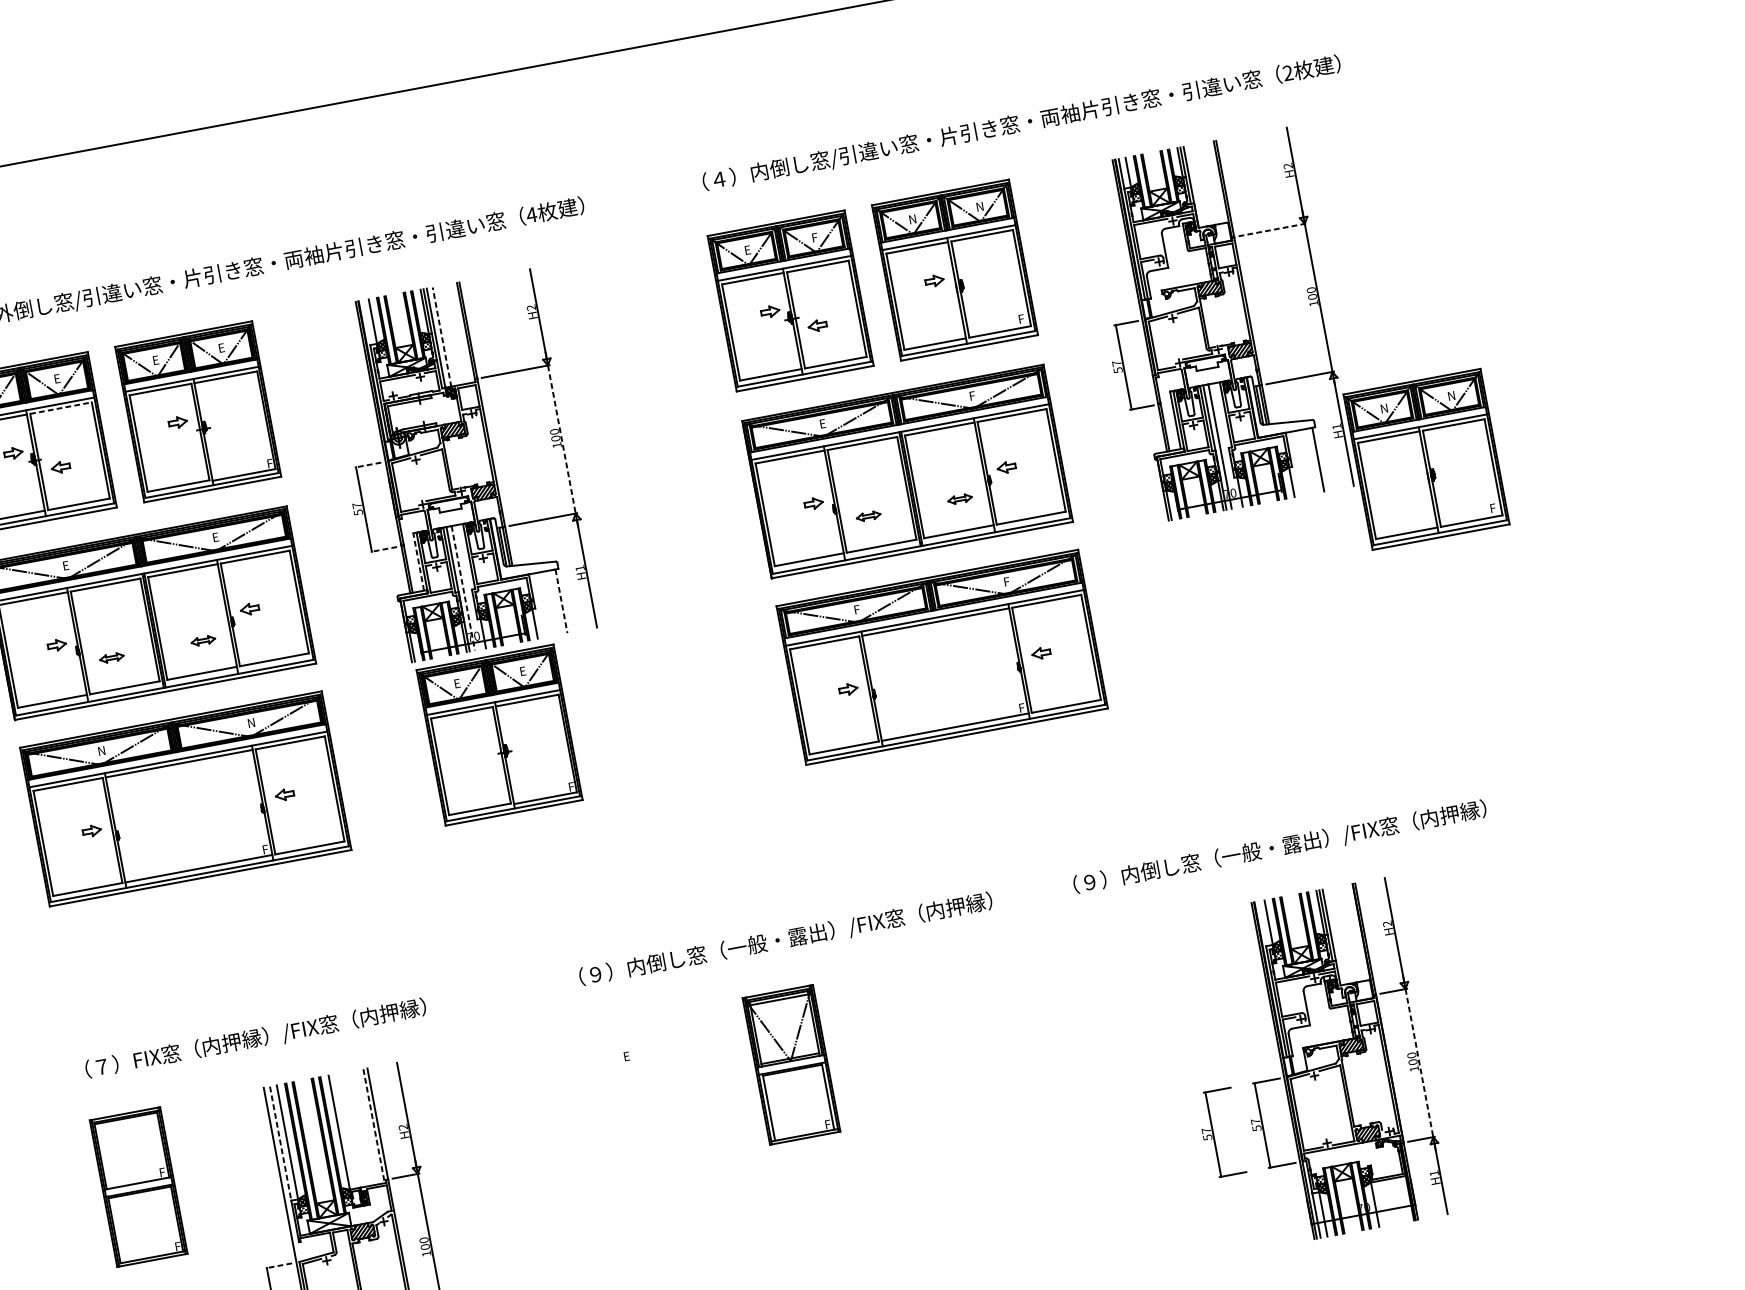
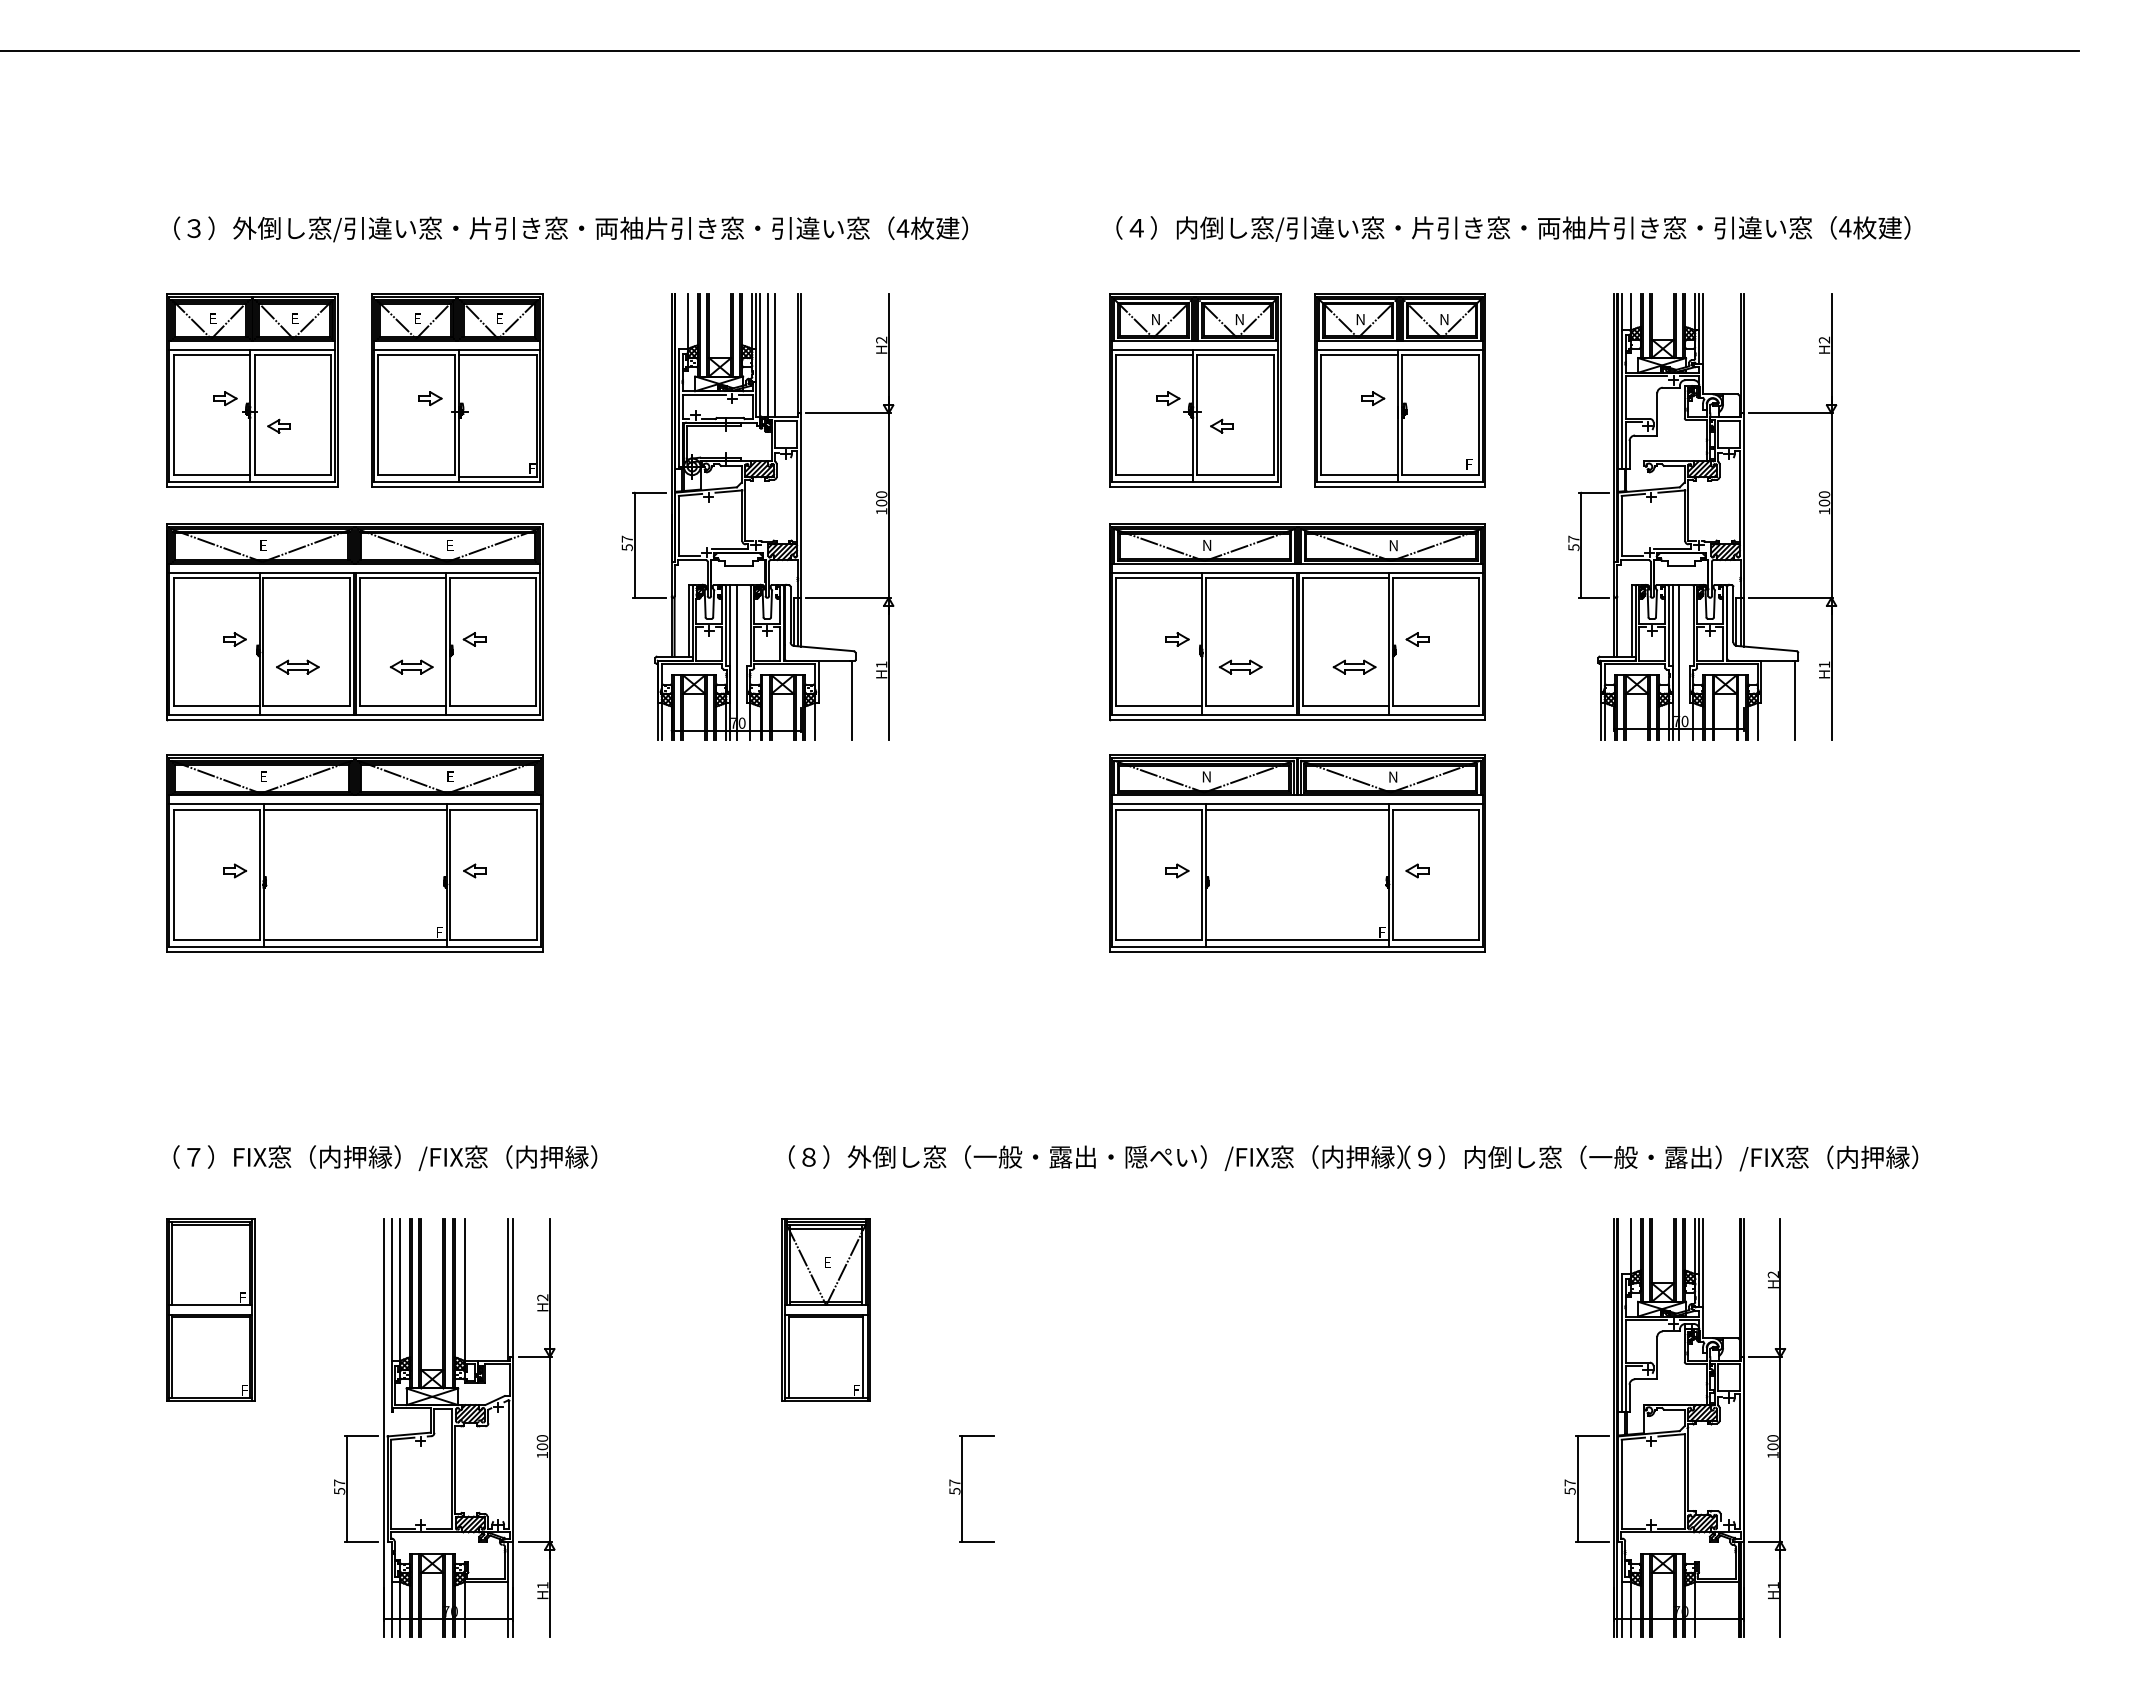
text: (1288, 72) -> (1845, 227), 2 -> 4
line: (1272, 230) -> (1791, 413), dashed -> solid
text: (815, 237) -> (1239, 319), F -> N
text: (748, 250) -> (1155, 319), E -> N
line: (447, 336) -> (774, 355), added
line: (442, 337) -> (767, 355), dashed -> solid
text: (973, 395) -> (1393, 545), F -> N
line: (61, 408) -> (293, 355), dashed -> solid
text: (823, 423) -> (1207, 545), E -> N
line: (561, 440) -> (888, 506), dashed -> solid
part: (1426, 459) -> (1924, 724), removed
line: (367, 464) -> (649, 492), dashed -> solid
part: (959, 498) -> (1354, 666), size x1.43
part: (868, 515) -> (1240, 666), size x1.43
line: (383, 549) -> (649, 597), dashed -> solid
line: (418, 561) -> (688, 620), dashed -> solid
text: (1007, 581) -> (1393, 776), F -> N
line: (463, 588) -> (736, 662), dashed -> solid
line: (561, 601) -> (851, 700), dashed -> solid
text: (857, 609) -> (1206, 776), F -> N
part: (203, 640) -> (411, 666), size x1.43
part: (111, 657) -> (297, 666), size x1.43
text: (251, 722) -> (451, 776), N -> E
part: (499, 735) -> (747, 847), removed
text: (101, 750) -> (264, 776), N -> E
text: (831, 931) -> (1102, 1158), （９）内倒し窓（一般・露出）/FIX窓（内押縁） -> （８）外倒し窓（一般・露出・隠ぺい）/FIX窓（内押縁）
line: (1419, 1063) -> (1780, 1449), dashed -> solid
part: (790, 1064) -> (825, 1309), moved
line: (374, 1126) -> (508, 1290), dashed -> solid
part: (1213, 1134) -> (962, 1488), moved
line: (280, 1144) -> (391, 1290), dashed -> solid
line: (278, 1265) -> (361, 1436), dashed -> solid

